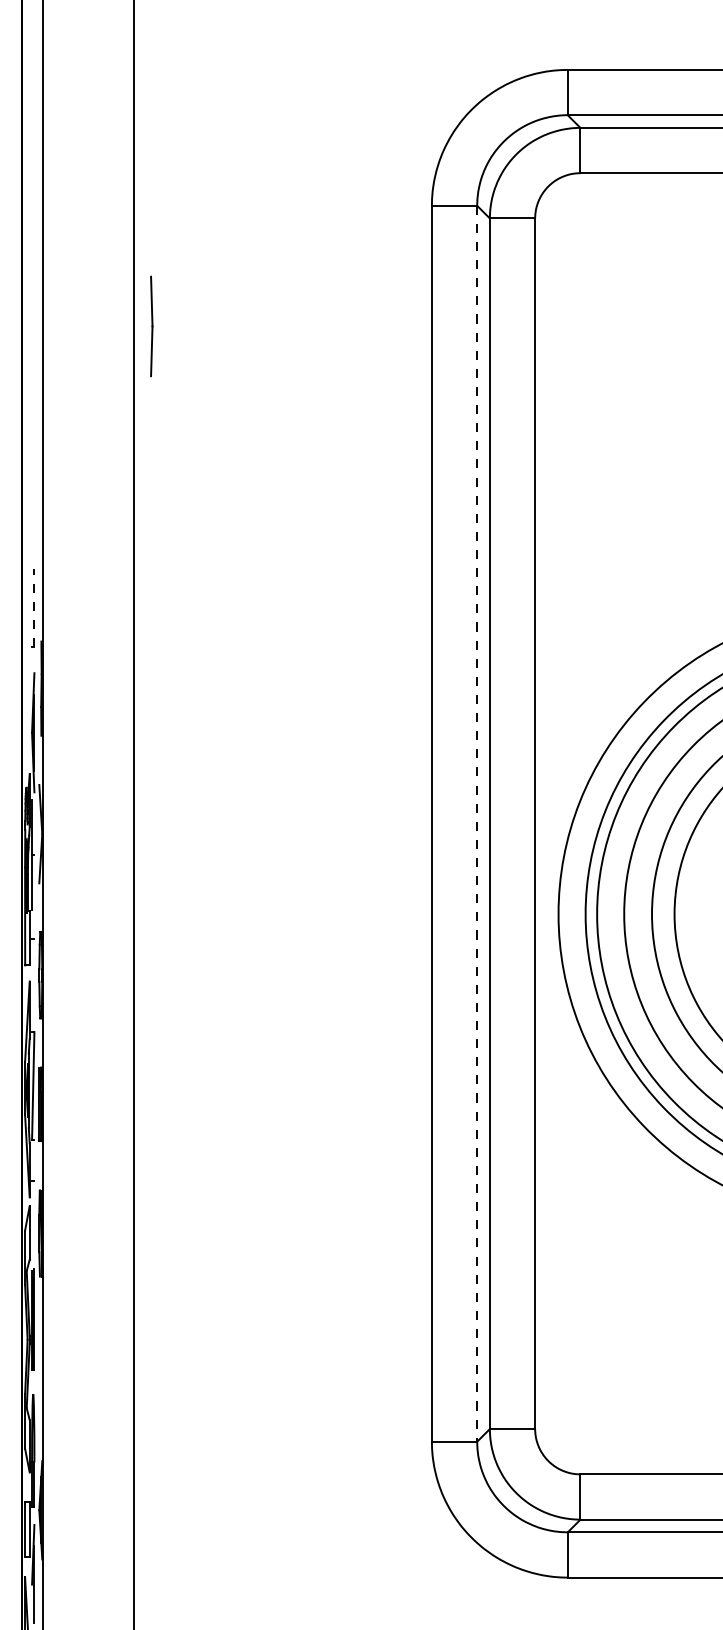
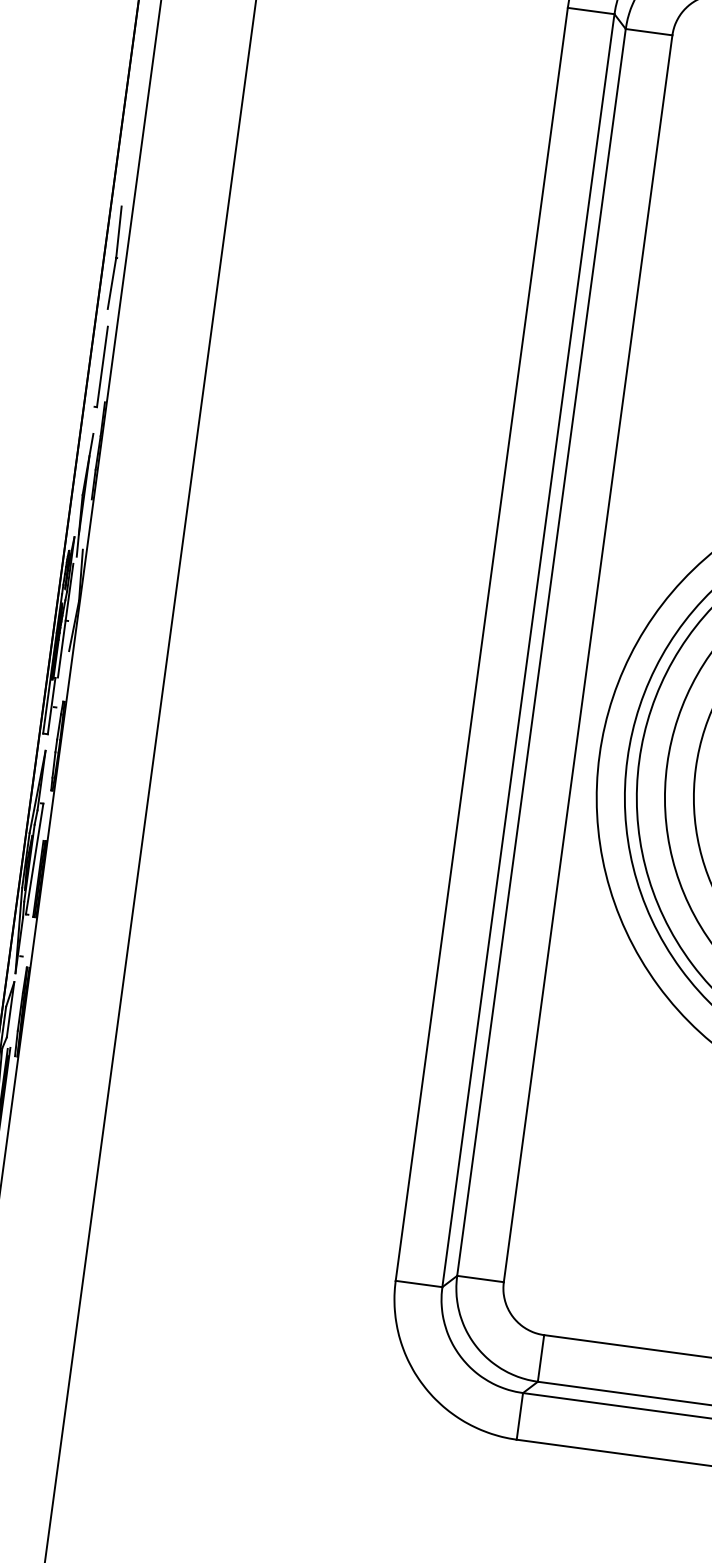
line: (151, 326) -> (115, 257), moved
line: (34, 607) -> (102, 366), dashed -> solid
line: (477, 823) -> (528, 650), dashed -> solid

